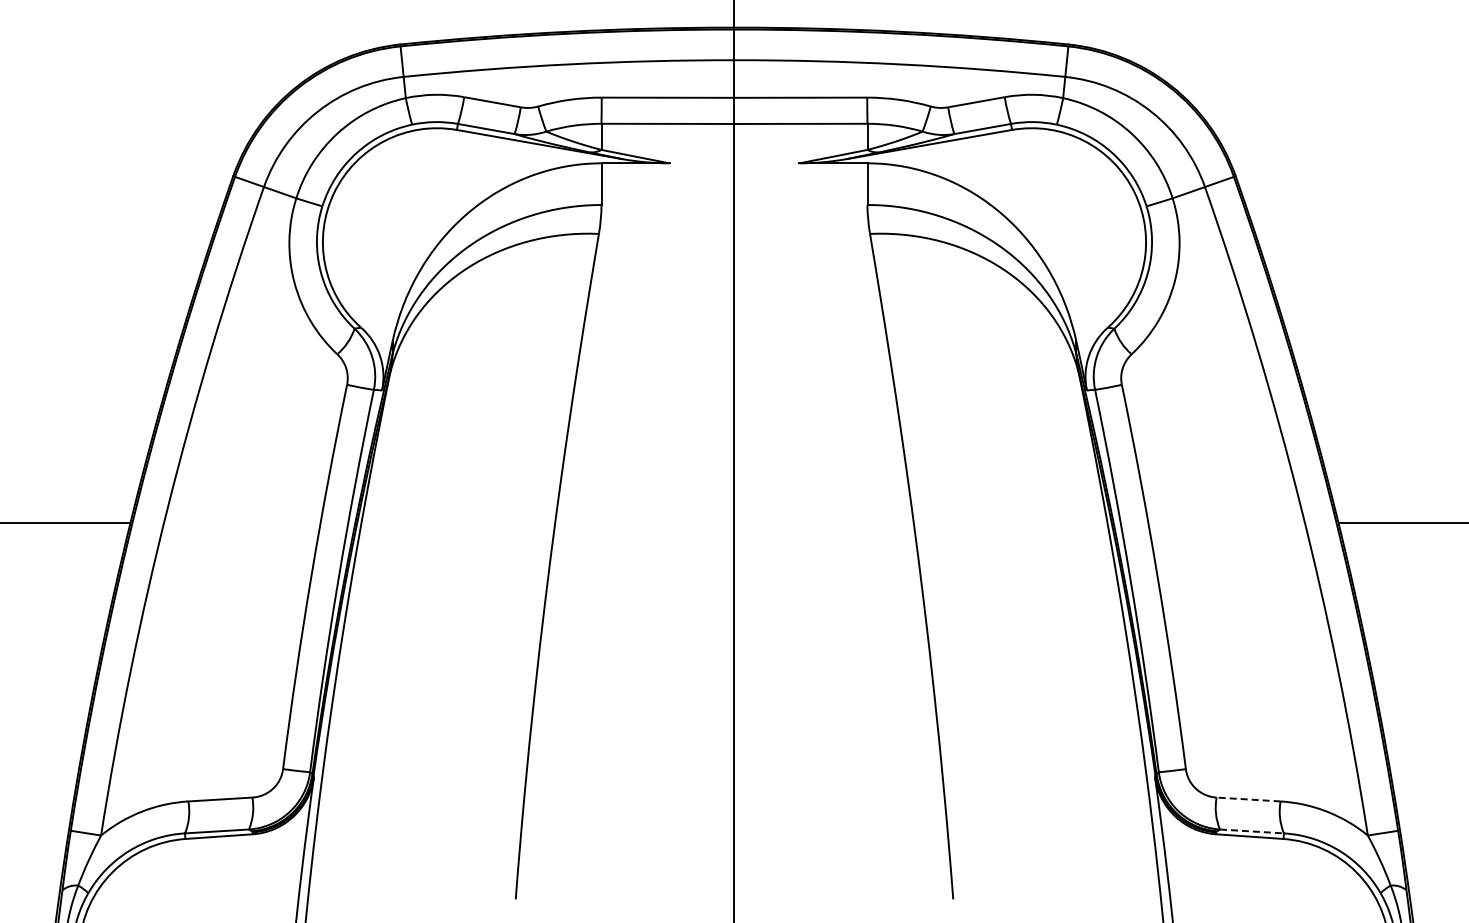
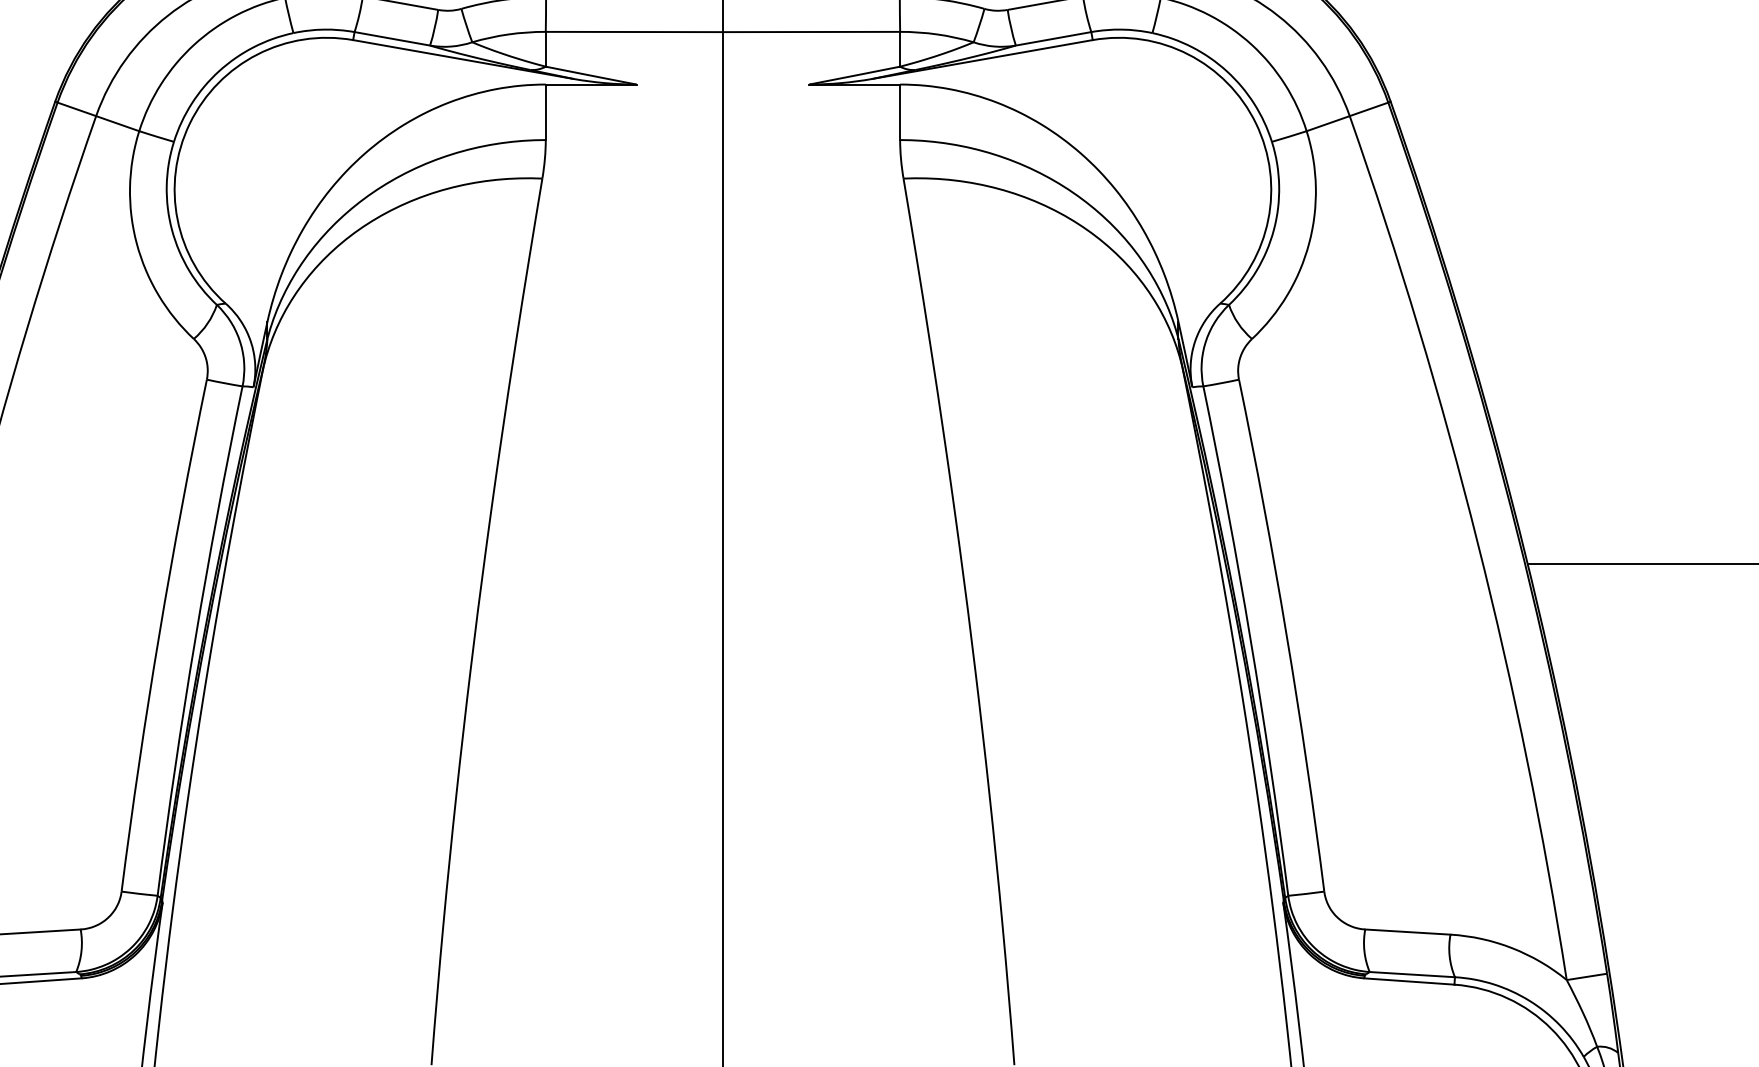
line: (1248, 799) -> (1407, 932), dashed -> solid
line: (1252, 831) -> (1413, 974), dashed -> solid

